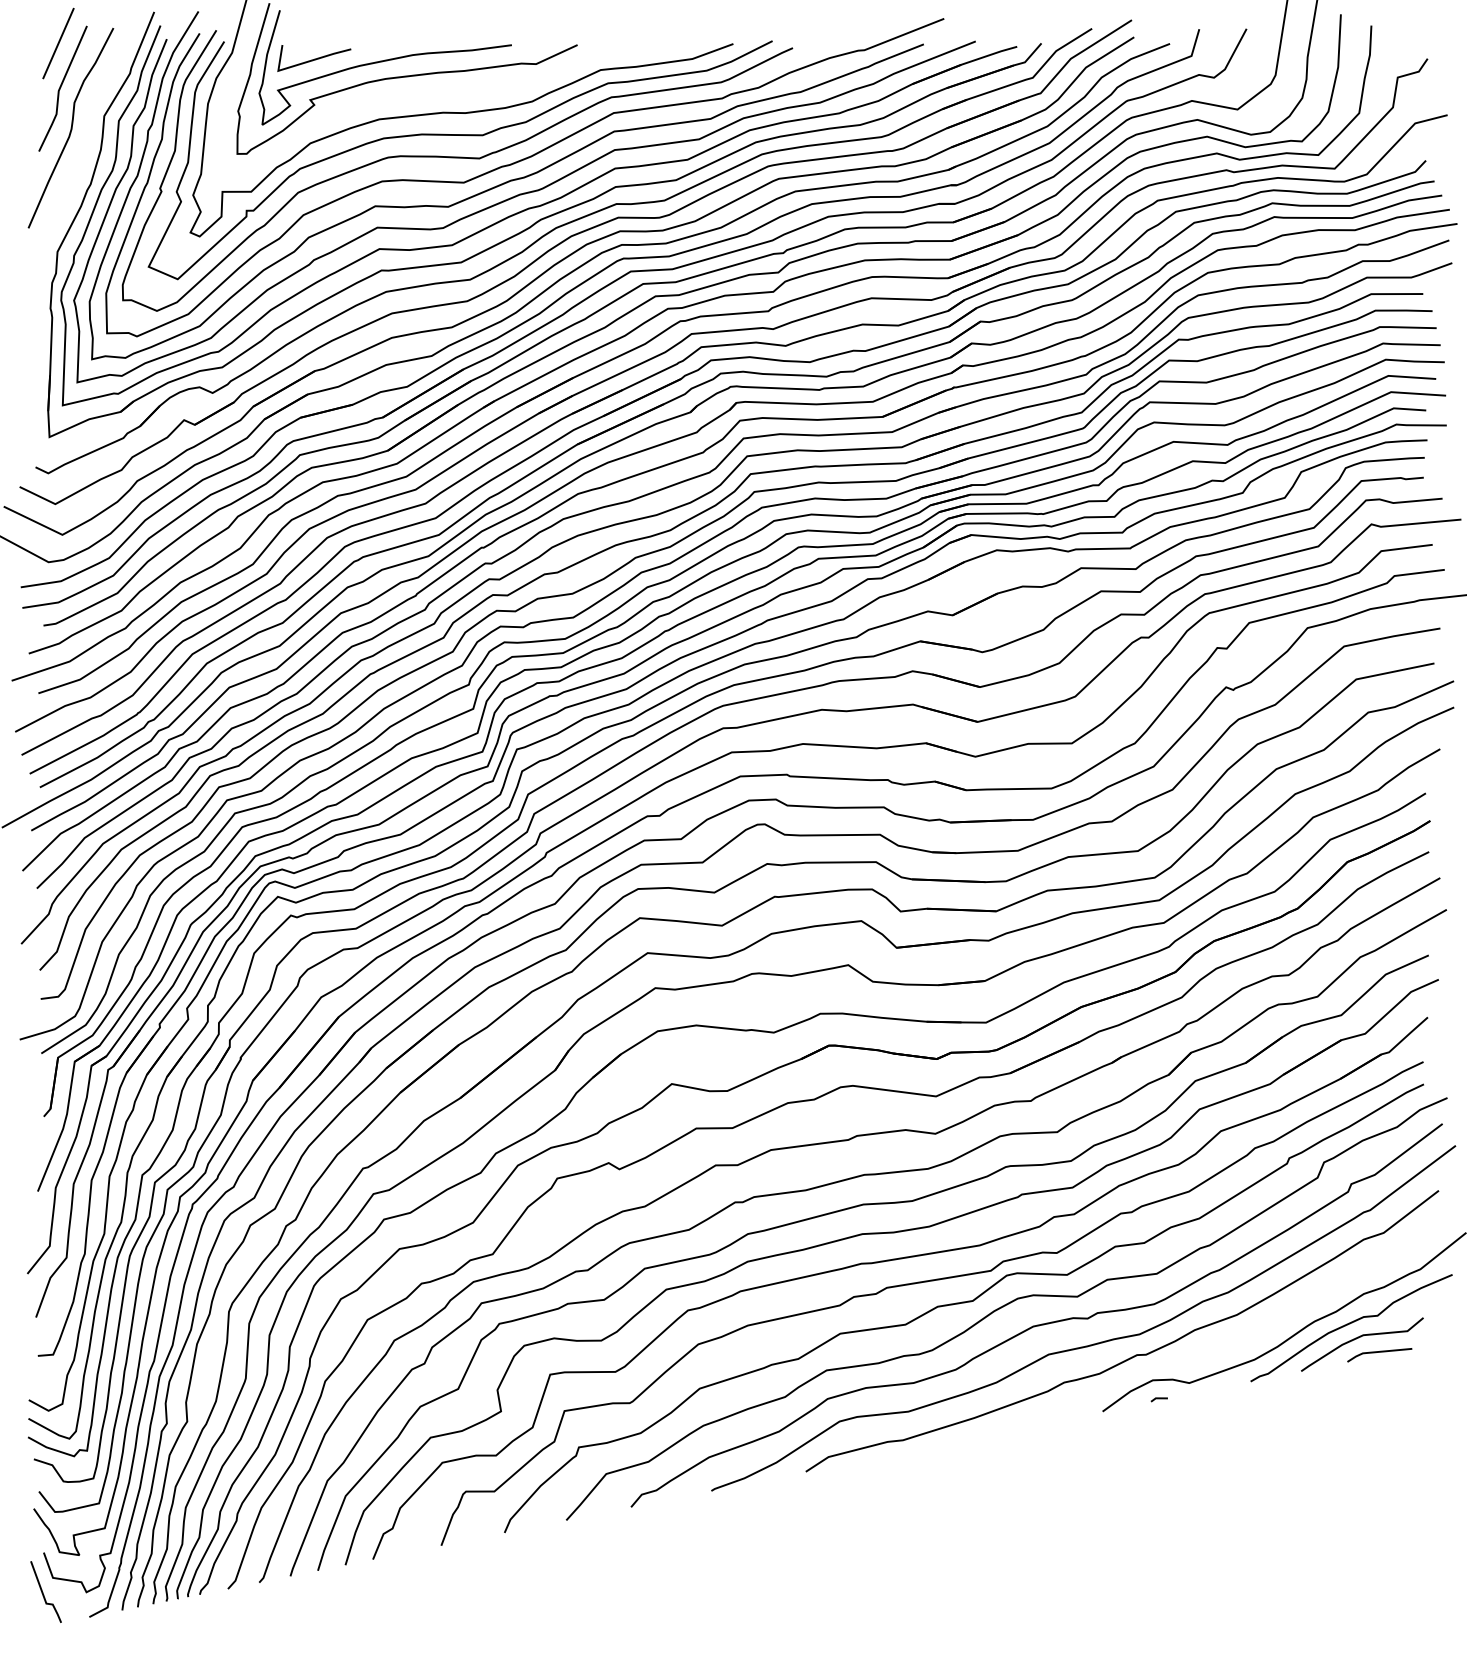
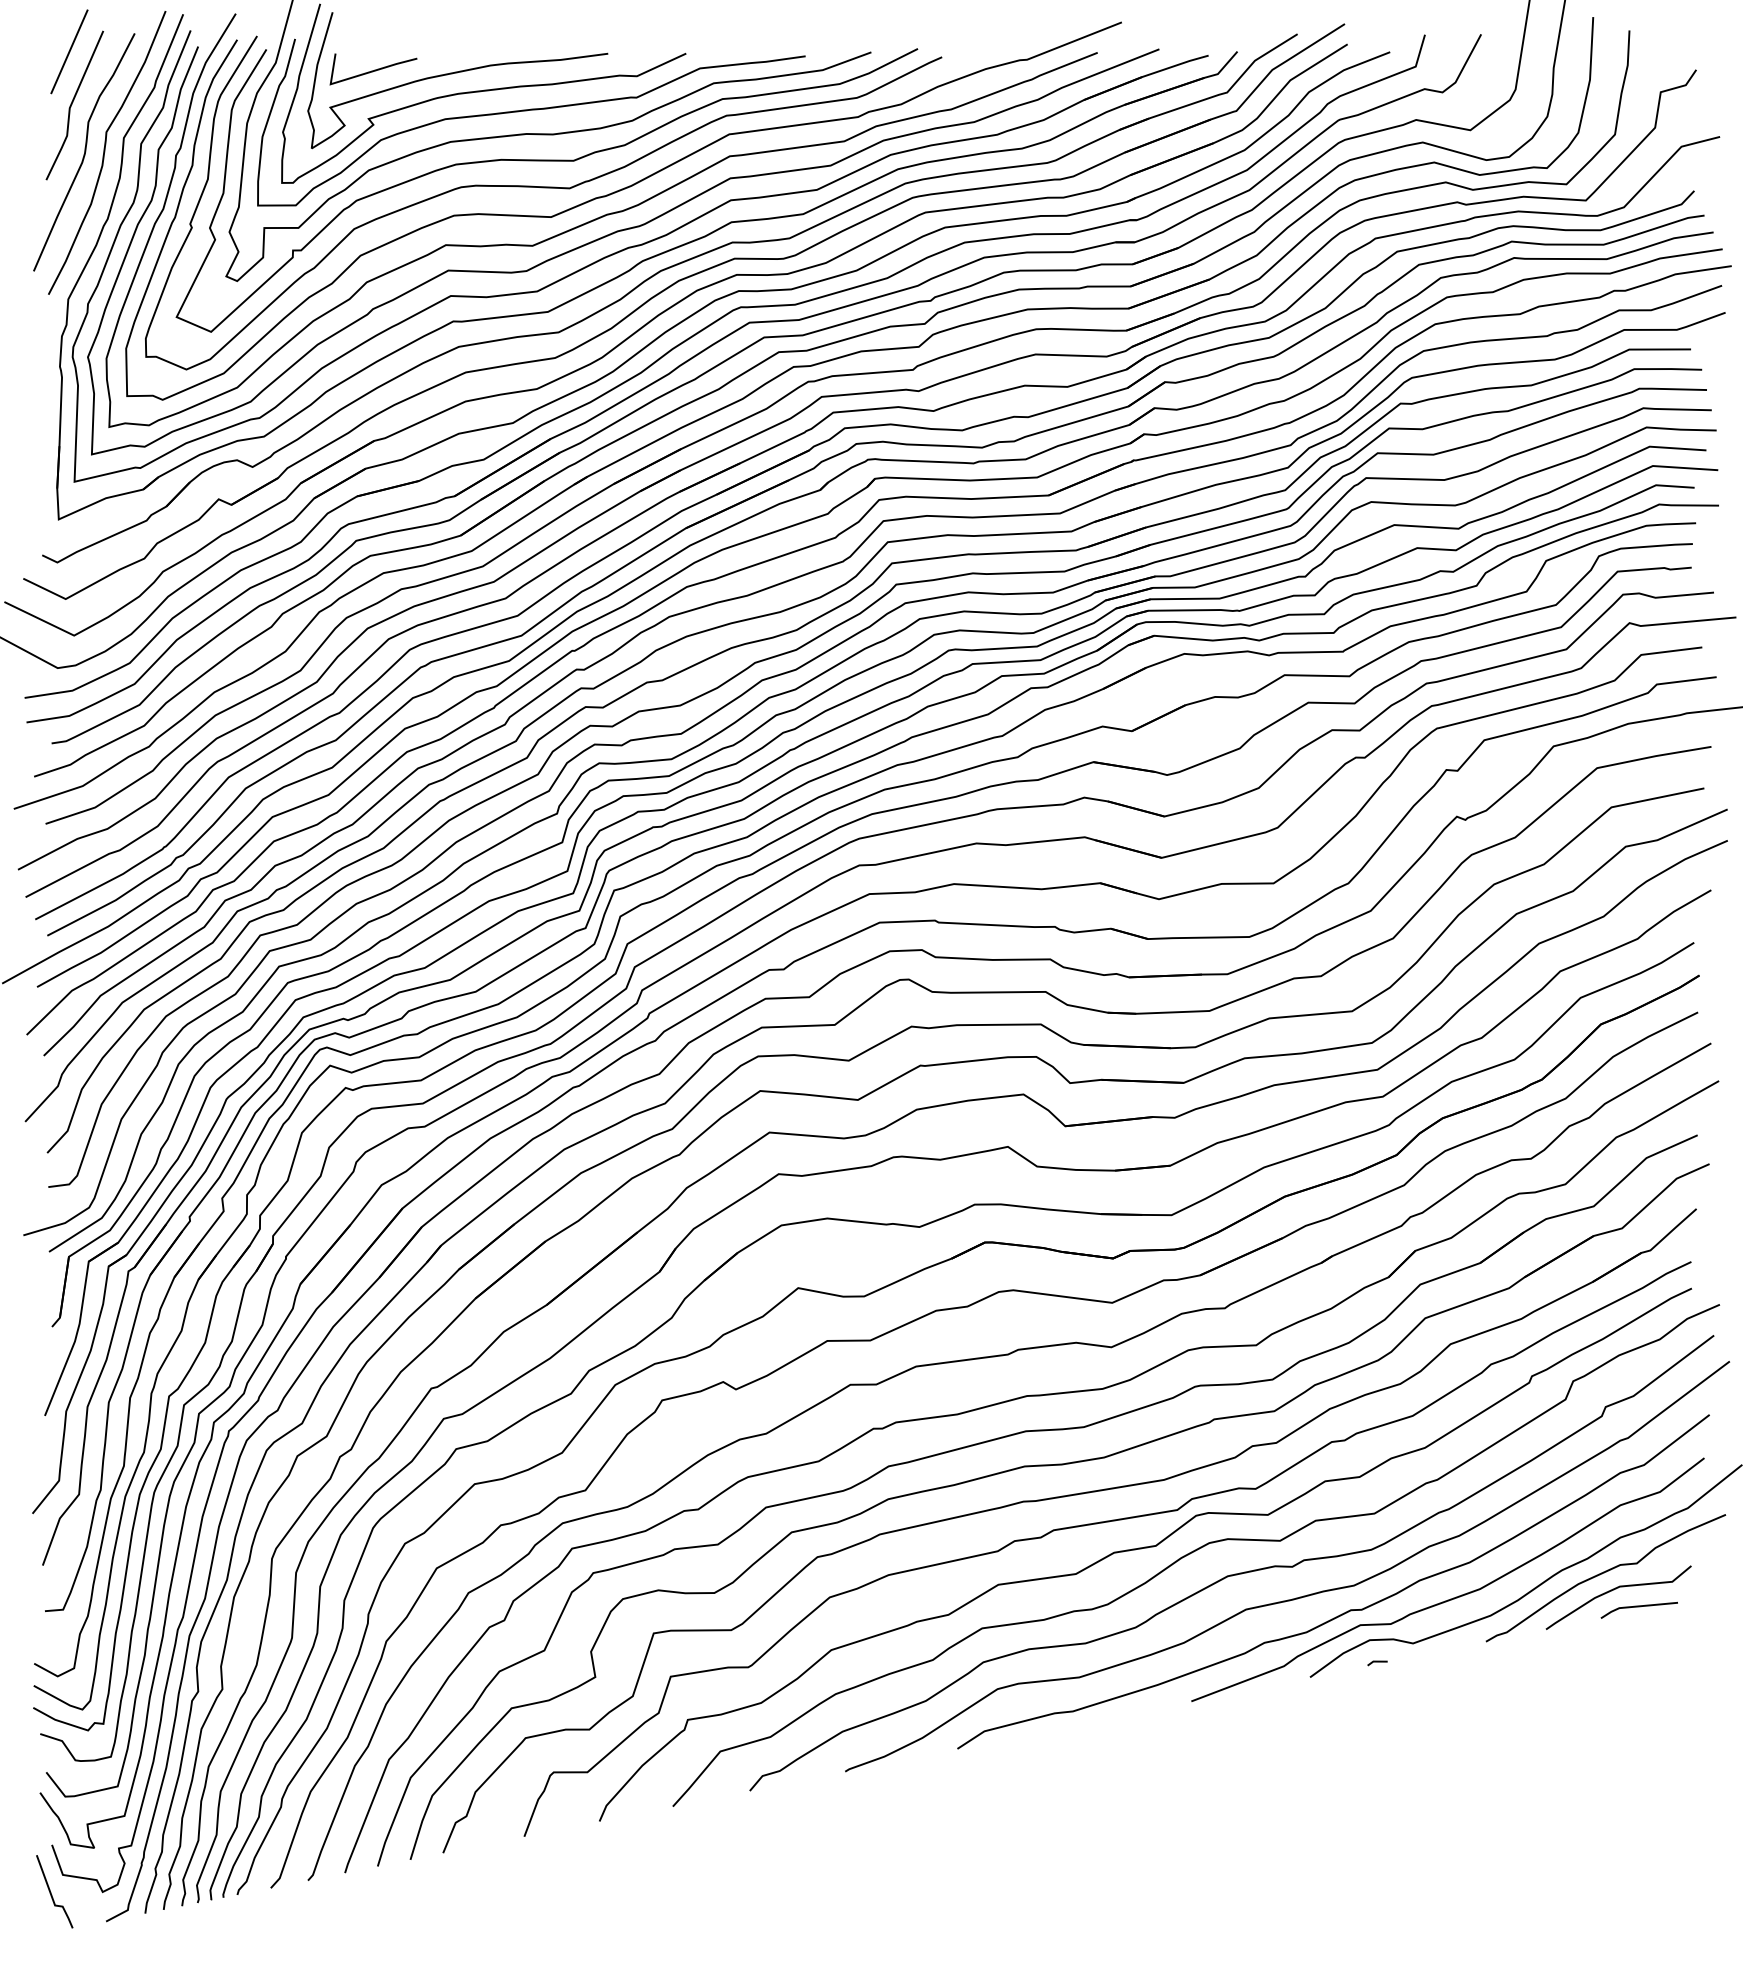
curve: (443, 93) -> (527, 111), added
curve: (88, 128) -> (105, 152), added
curve: (1223, 1344) -> (1453, 1597), added

